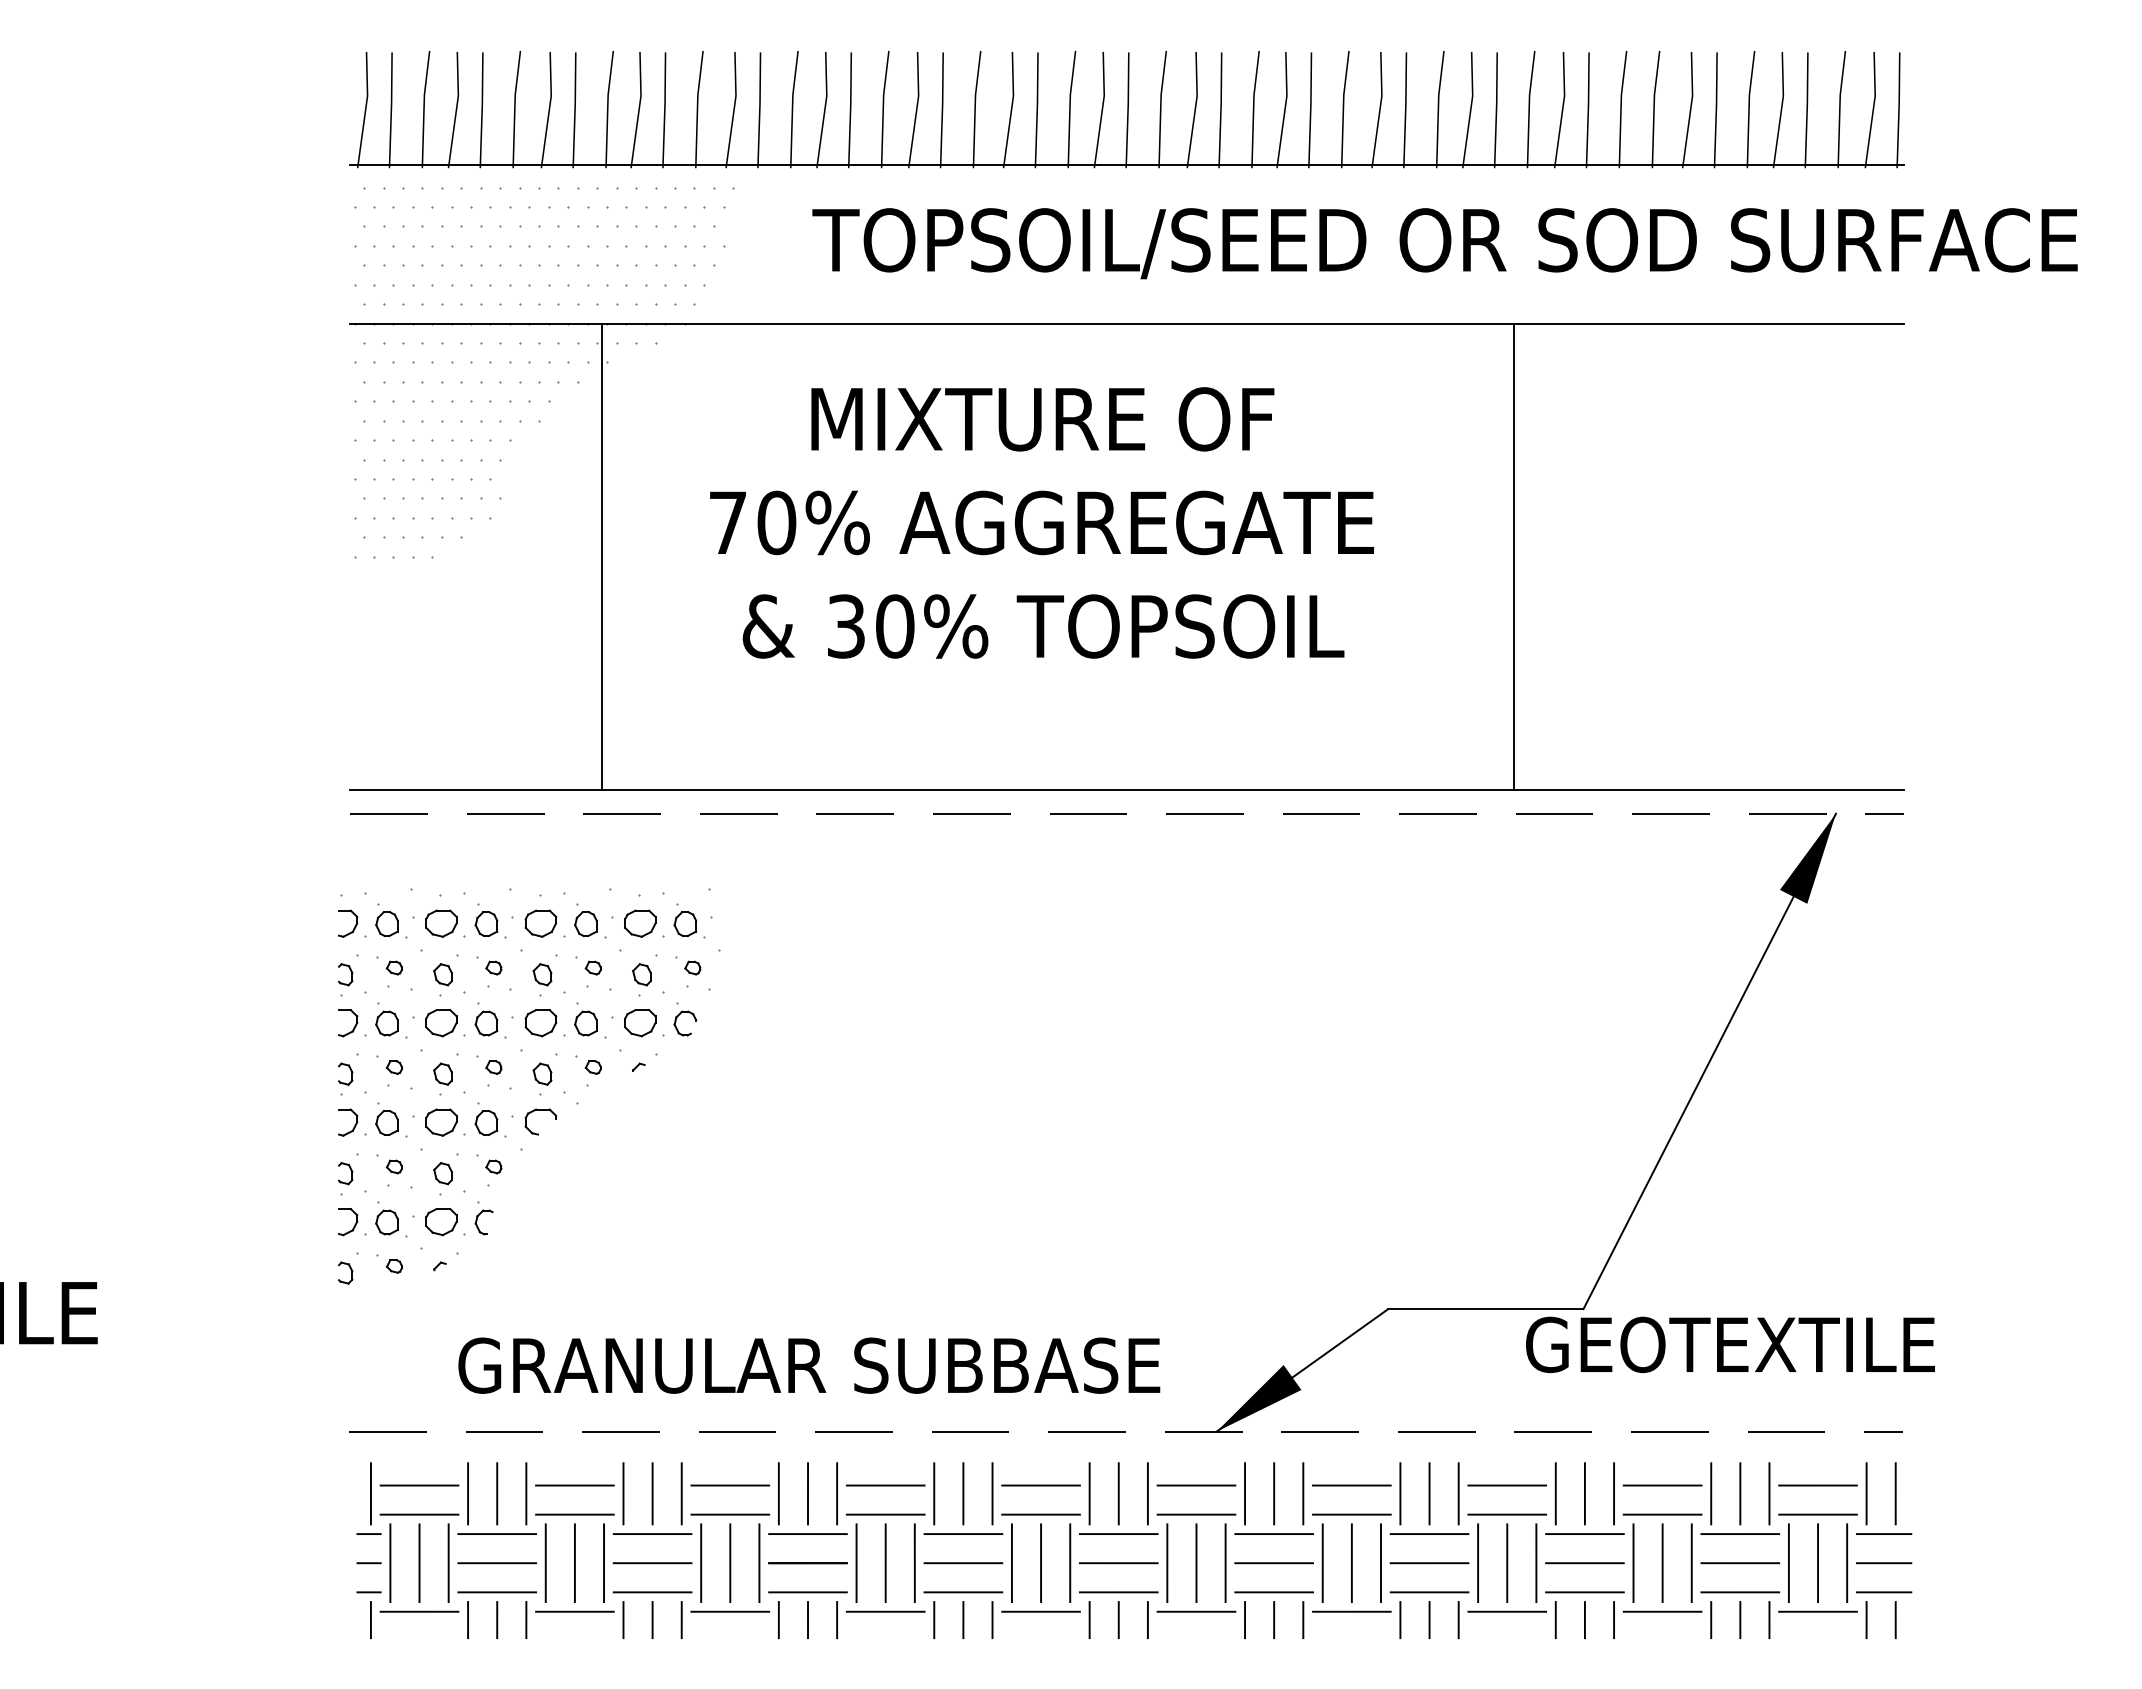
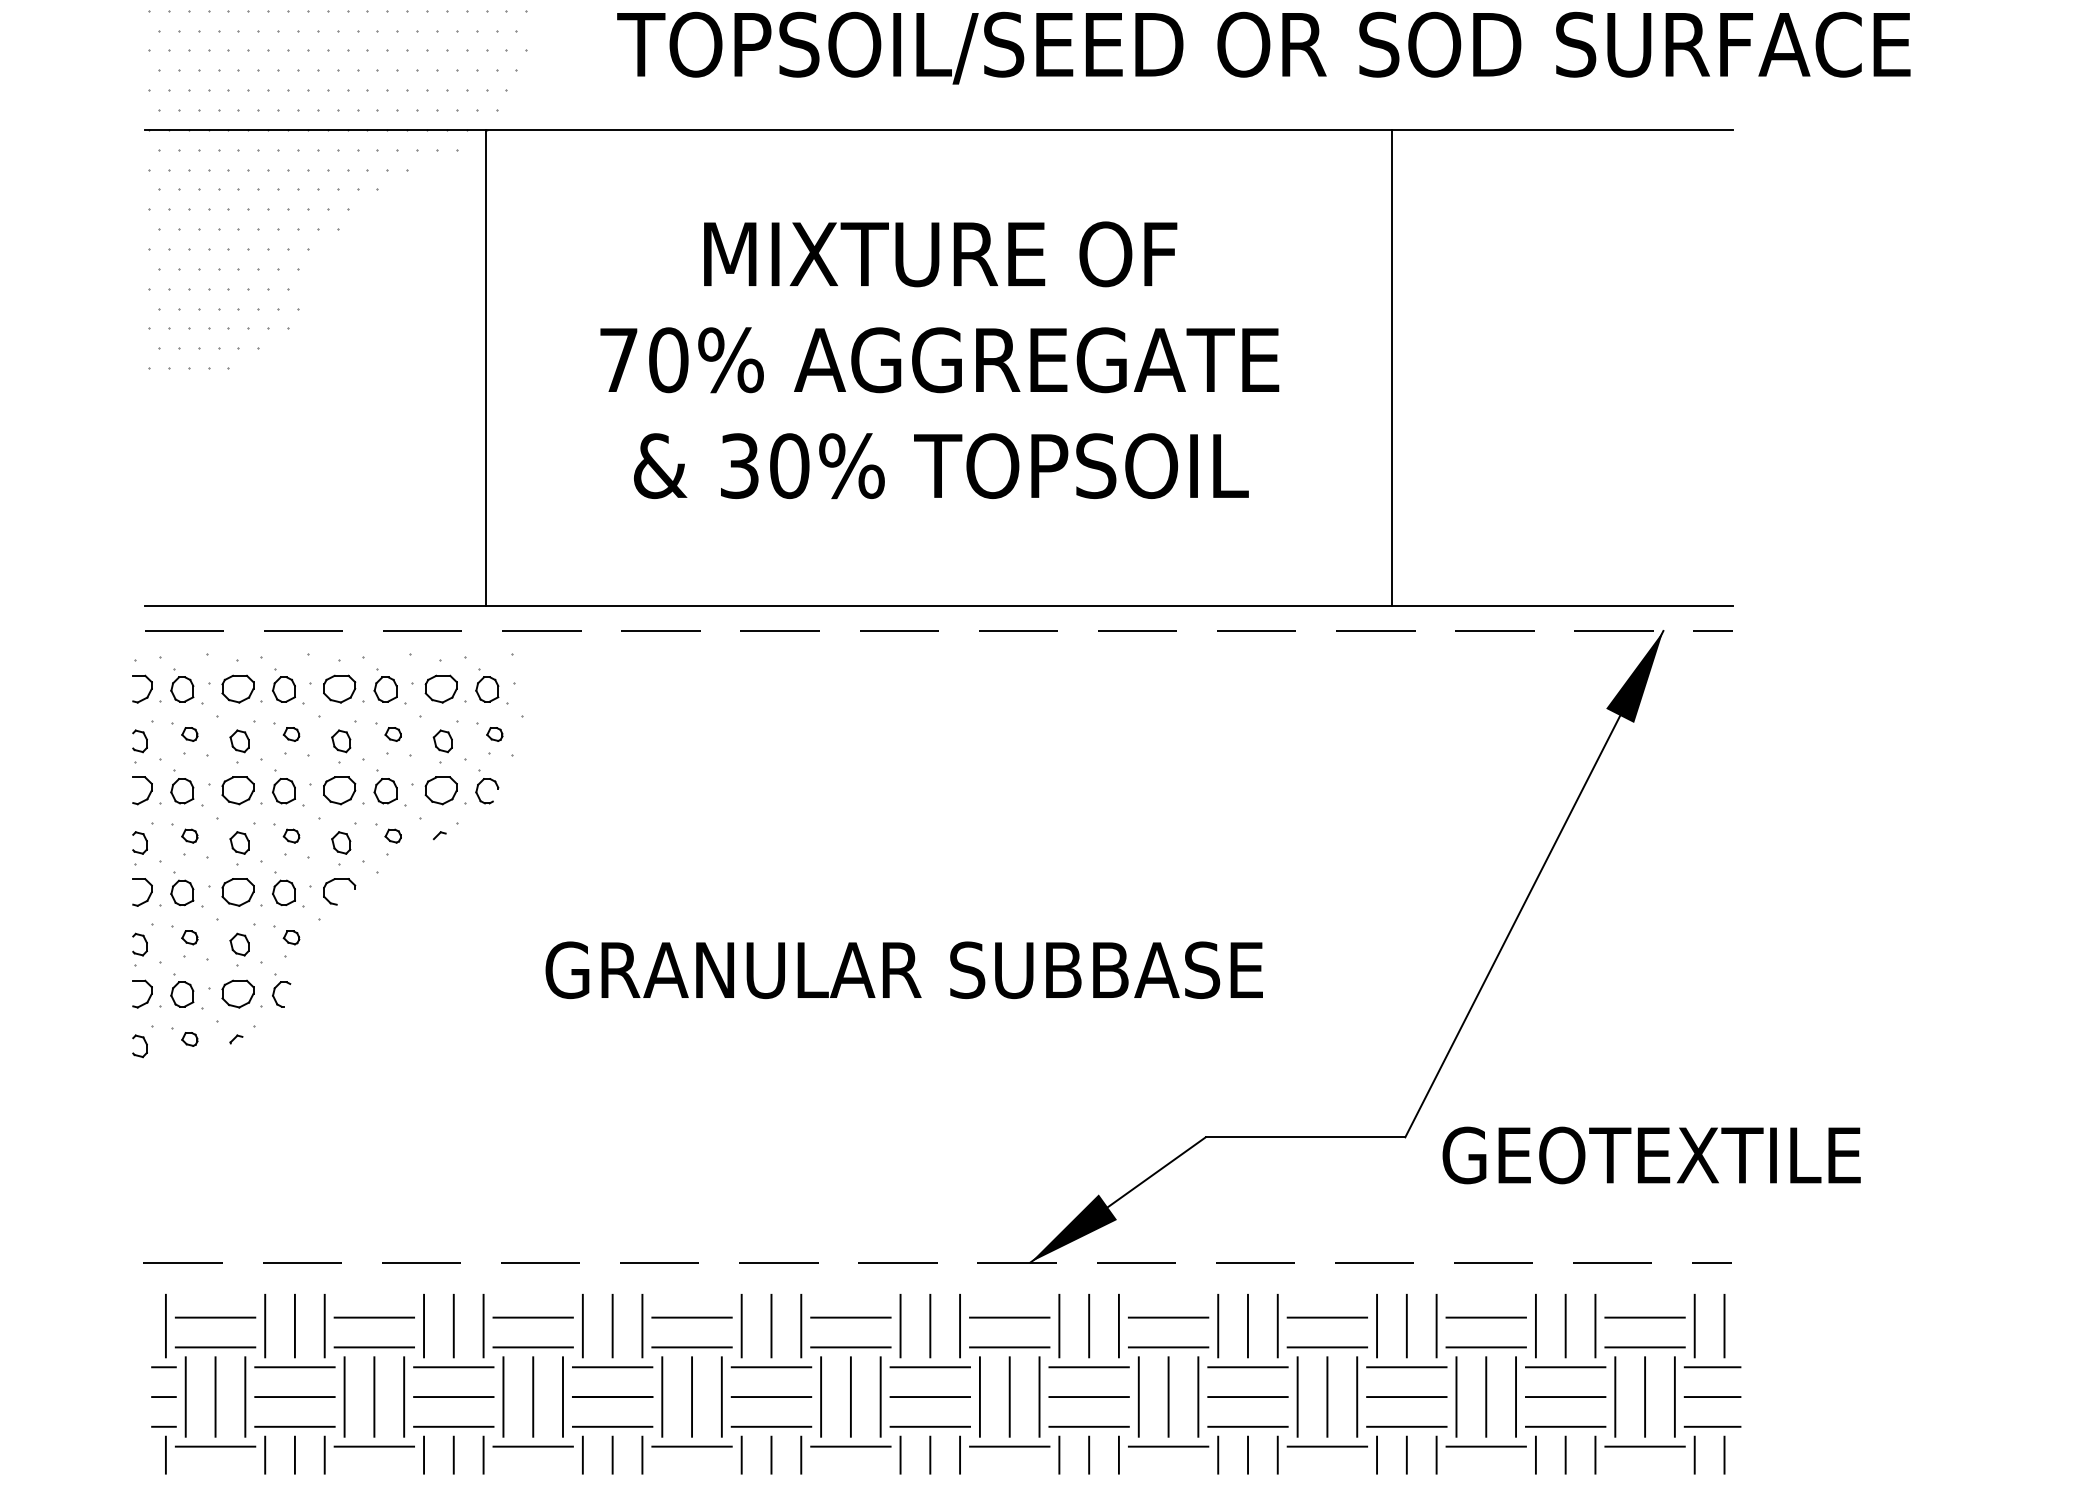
text: (1041, 522) -> (939, 359), moved
line: (602, 556) -> (486, 367), moved
line: (1514, 556) -> (1392, 367), moved
part: (535, 1080) -> (334, 849), moved
text: (1730, 1344) -> (1651, 1155), moved
text: (809, 1365) -> (904, 970), moved

